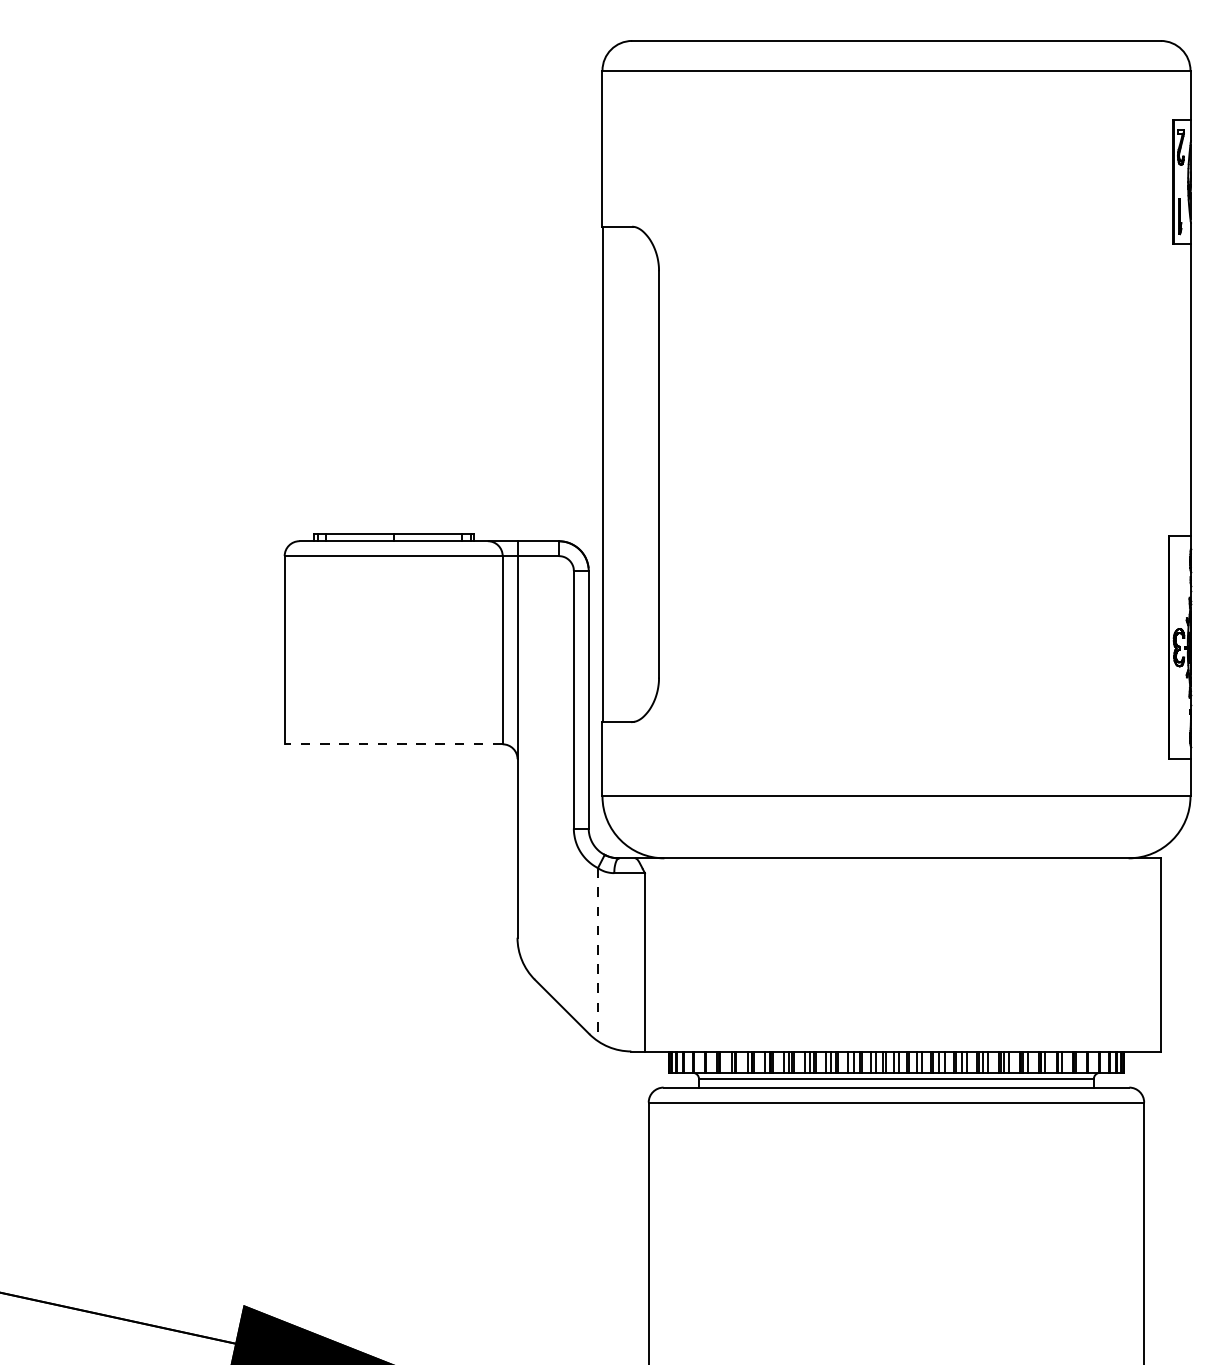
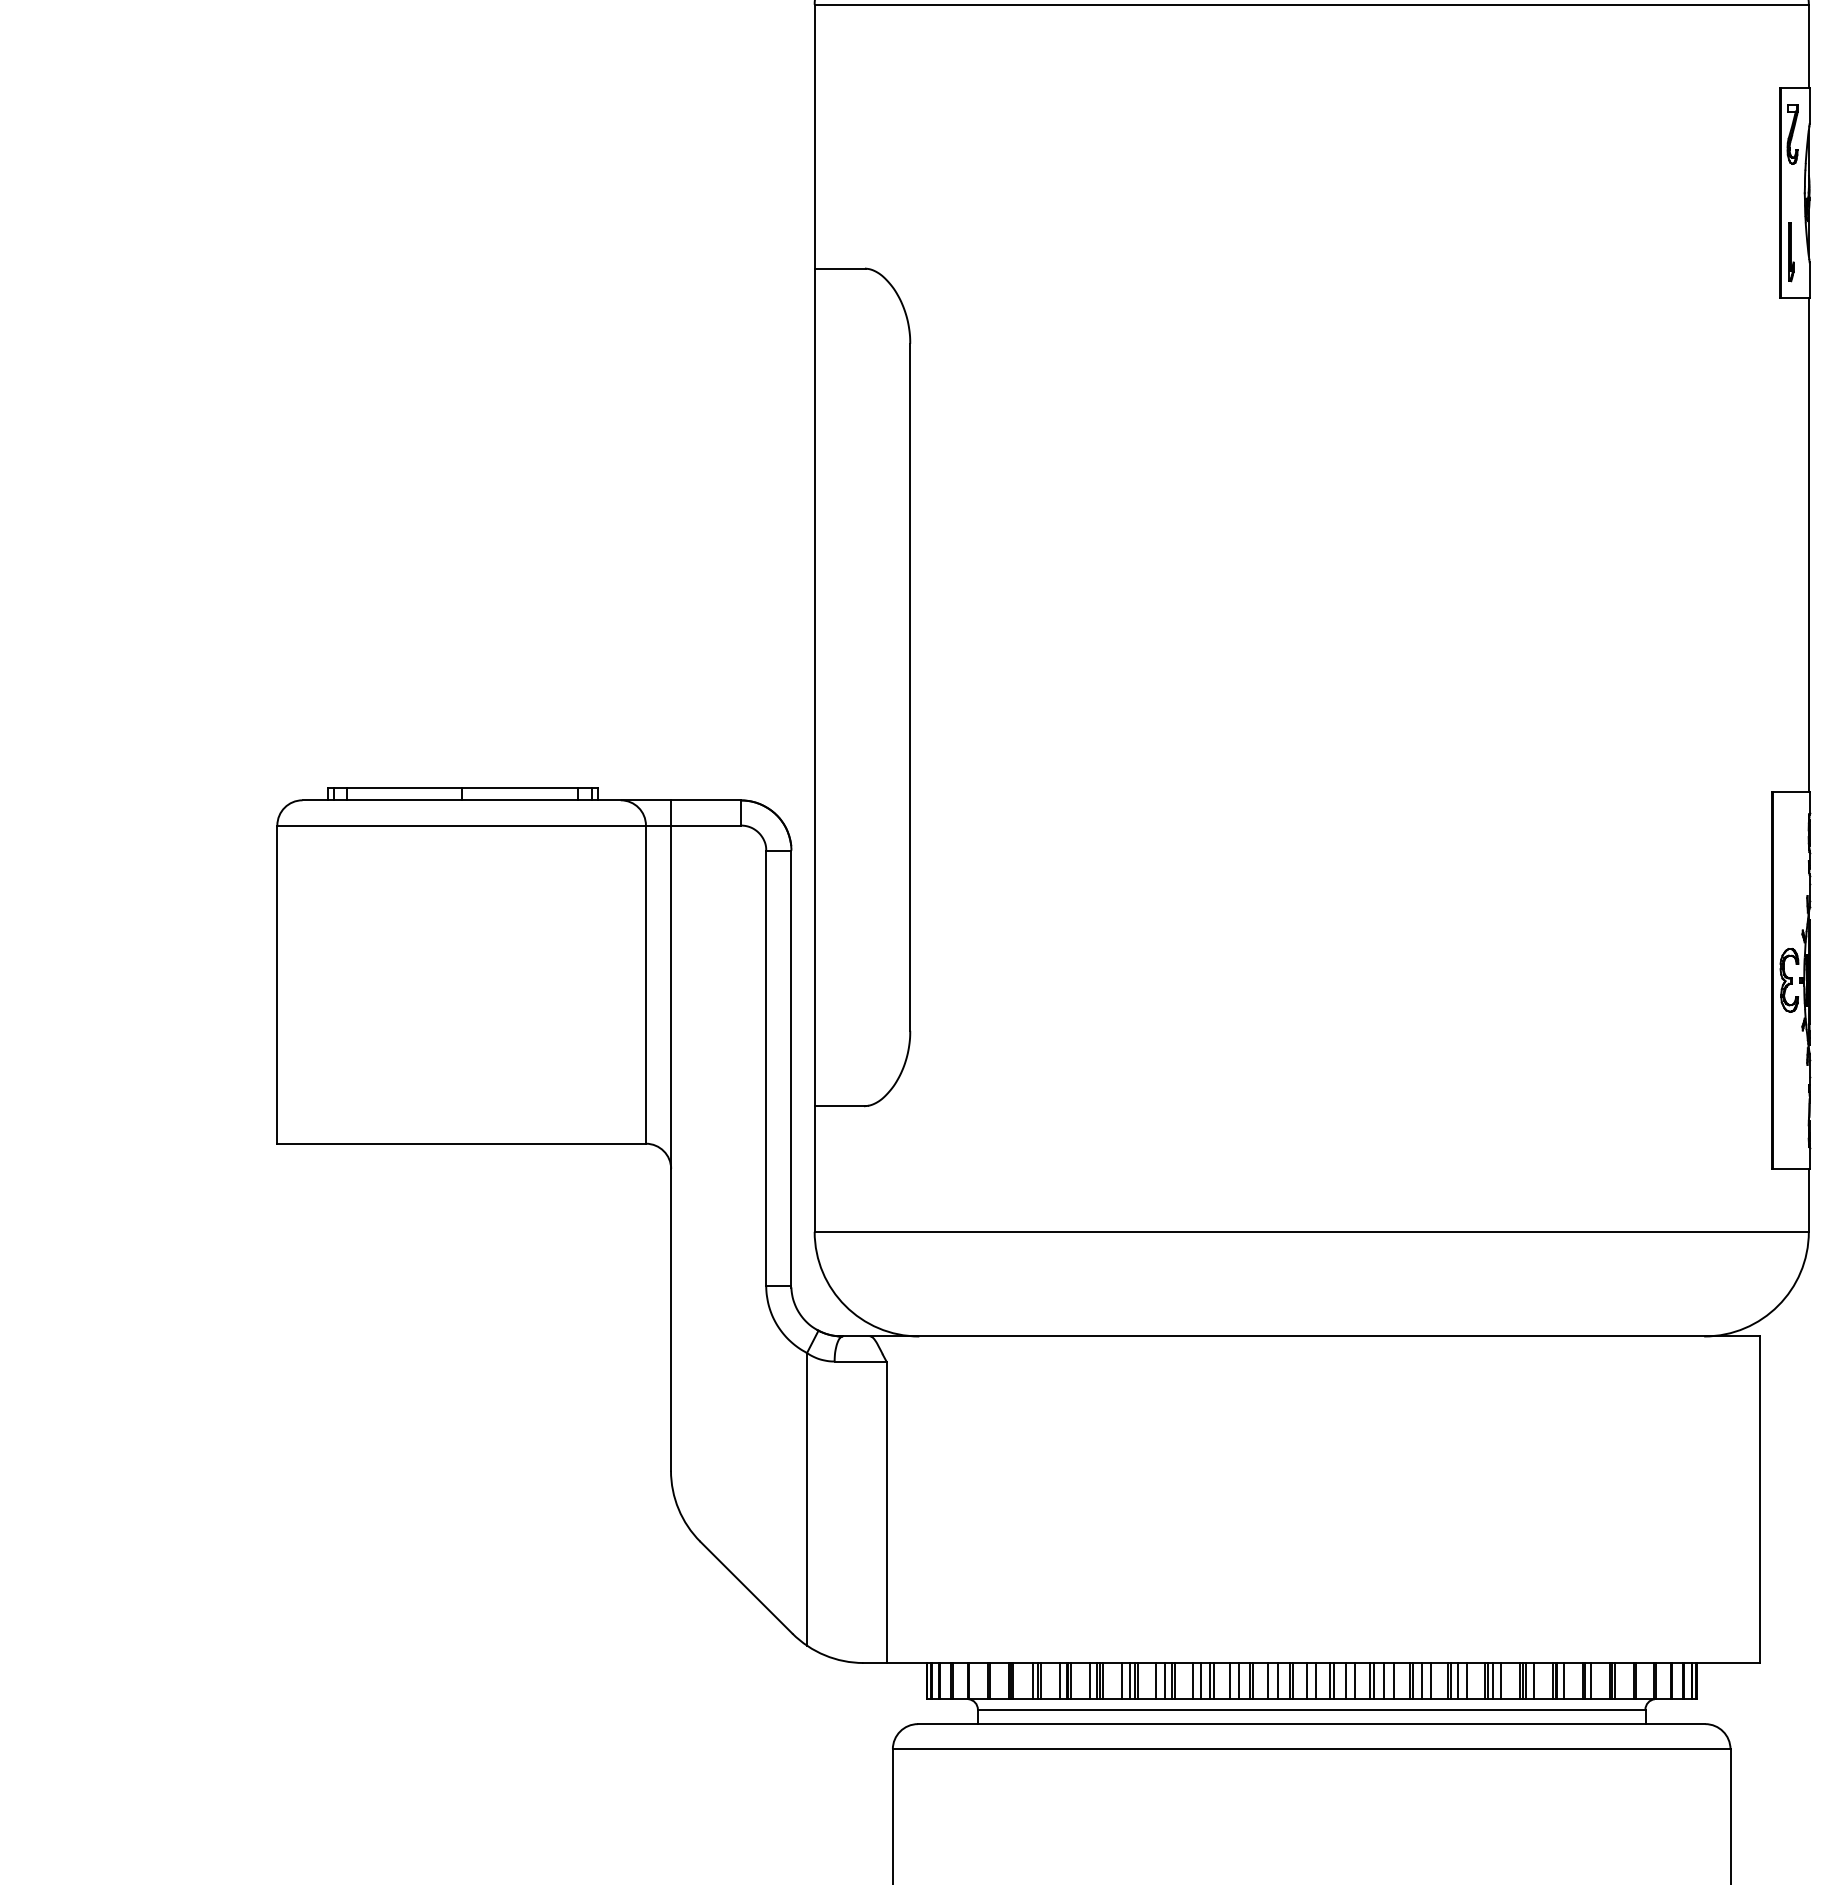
line: (393, 744) -> (461, 1144), dashed -> solid
line: (597, 954) -> (806, 1499), dashed -> solid

